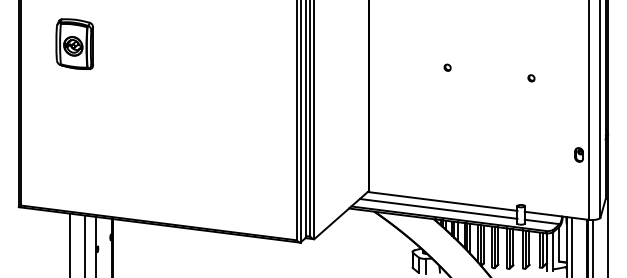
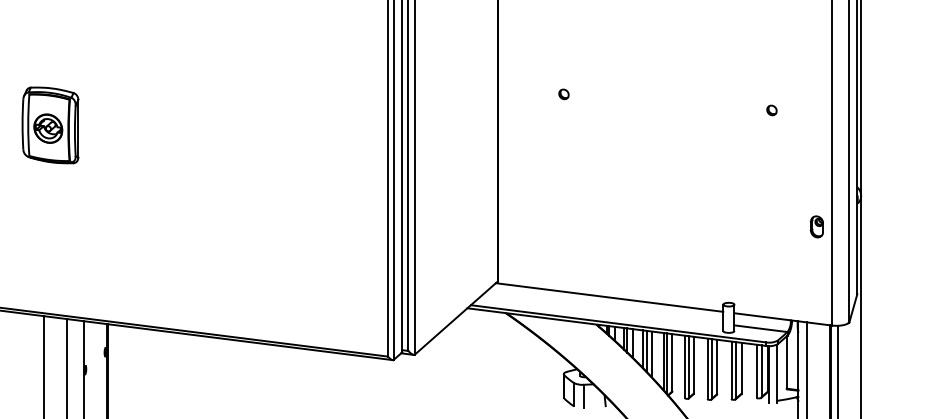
part: (74, 44) -> (50, 125), moved
part: (447, 67) -> (563, 93), moved
part: (531, 78) -> (771, 110), moved
line: (438, 208) -> (603, 308), removed

